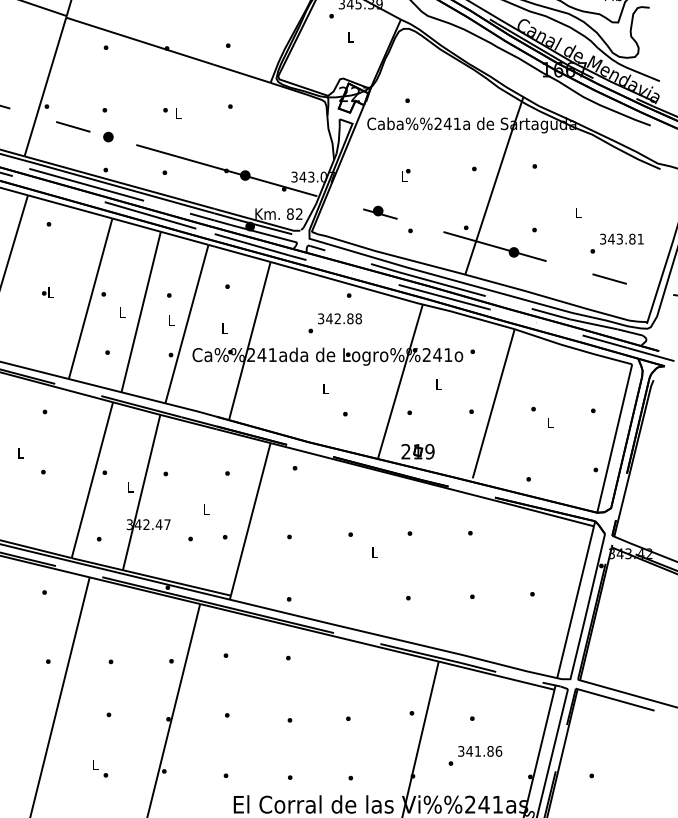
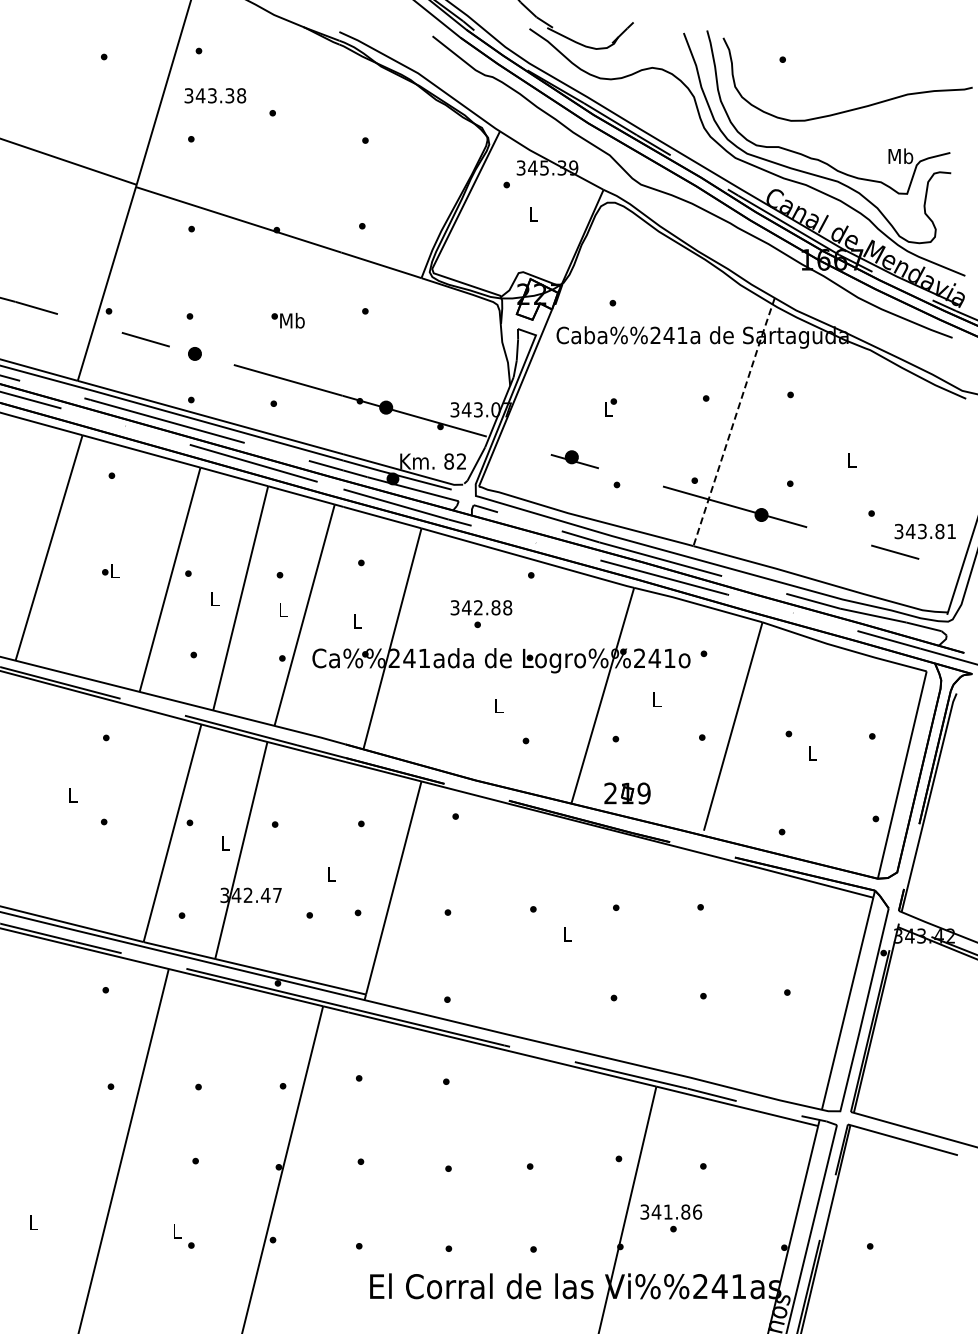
text: (178, 113) -> (292, 320), L -> Mb
line: (494, 185) -> (734, 421), solid -> dashed
text: (621, 239) -> (924, 531), moved
text: (340, 318) -> (481, 607), moved
text: (480, 750) -> (671, 1211), moved

